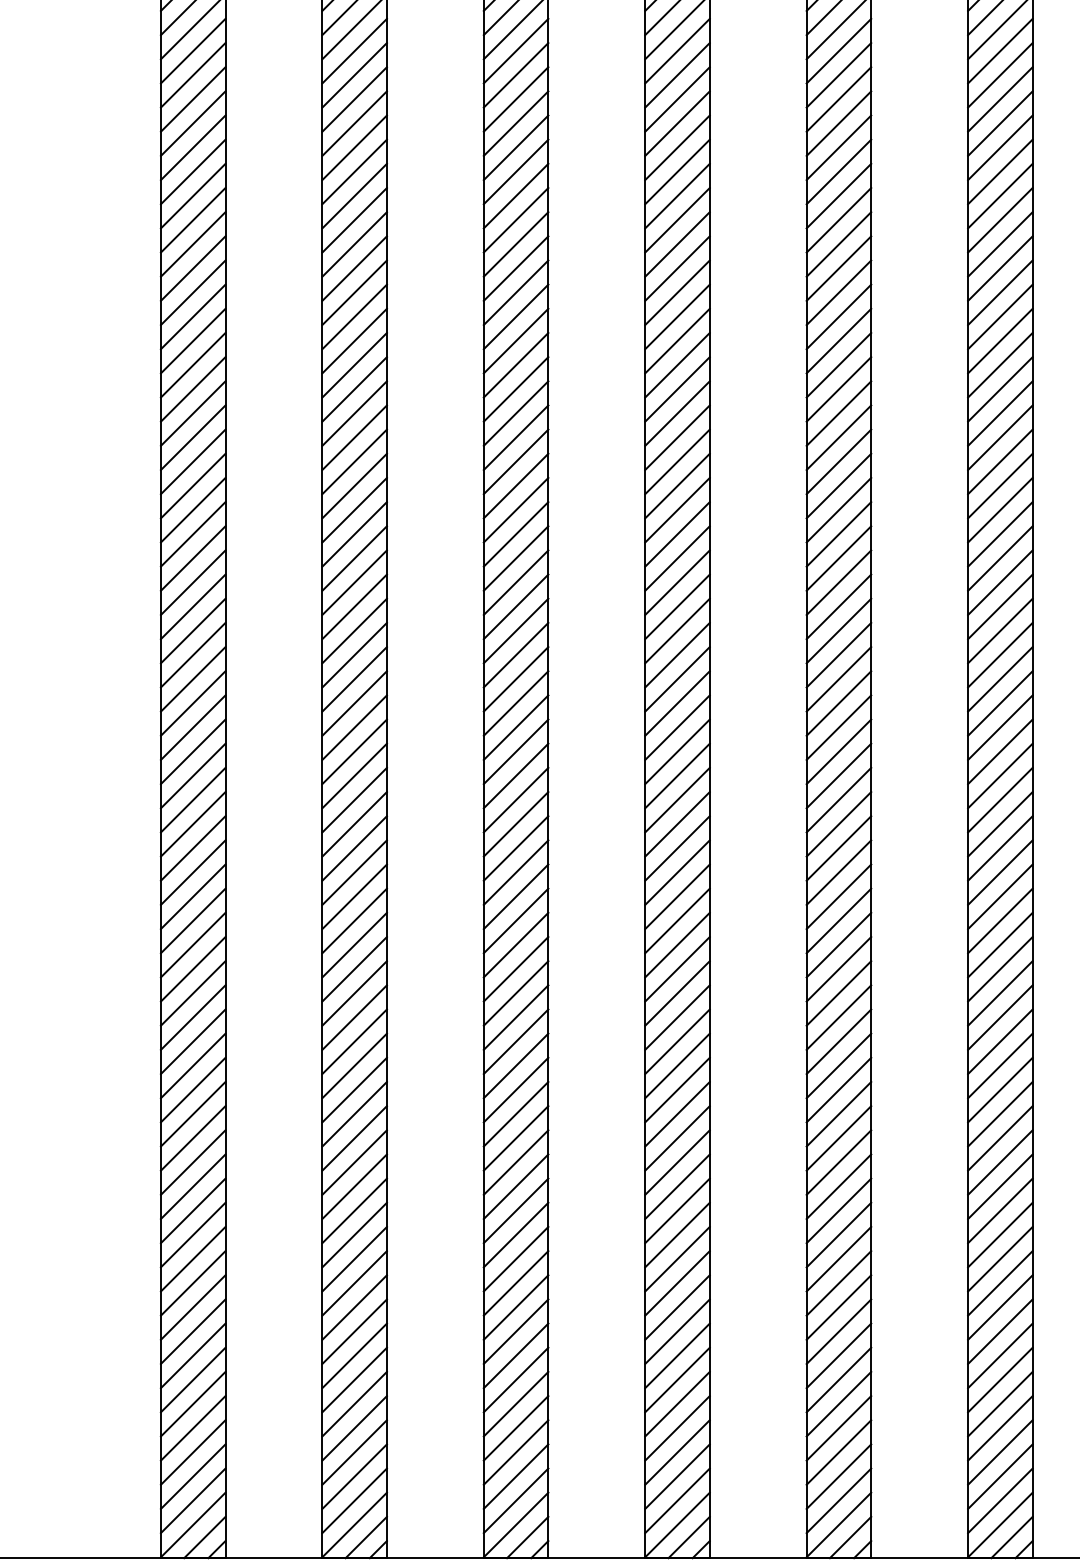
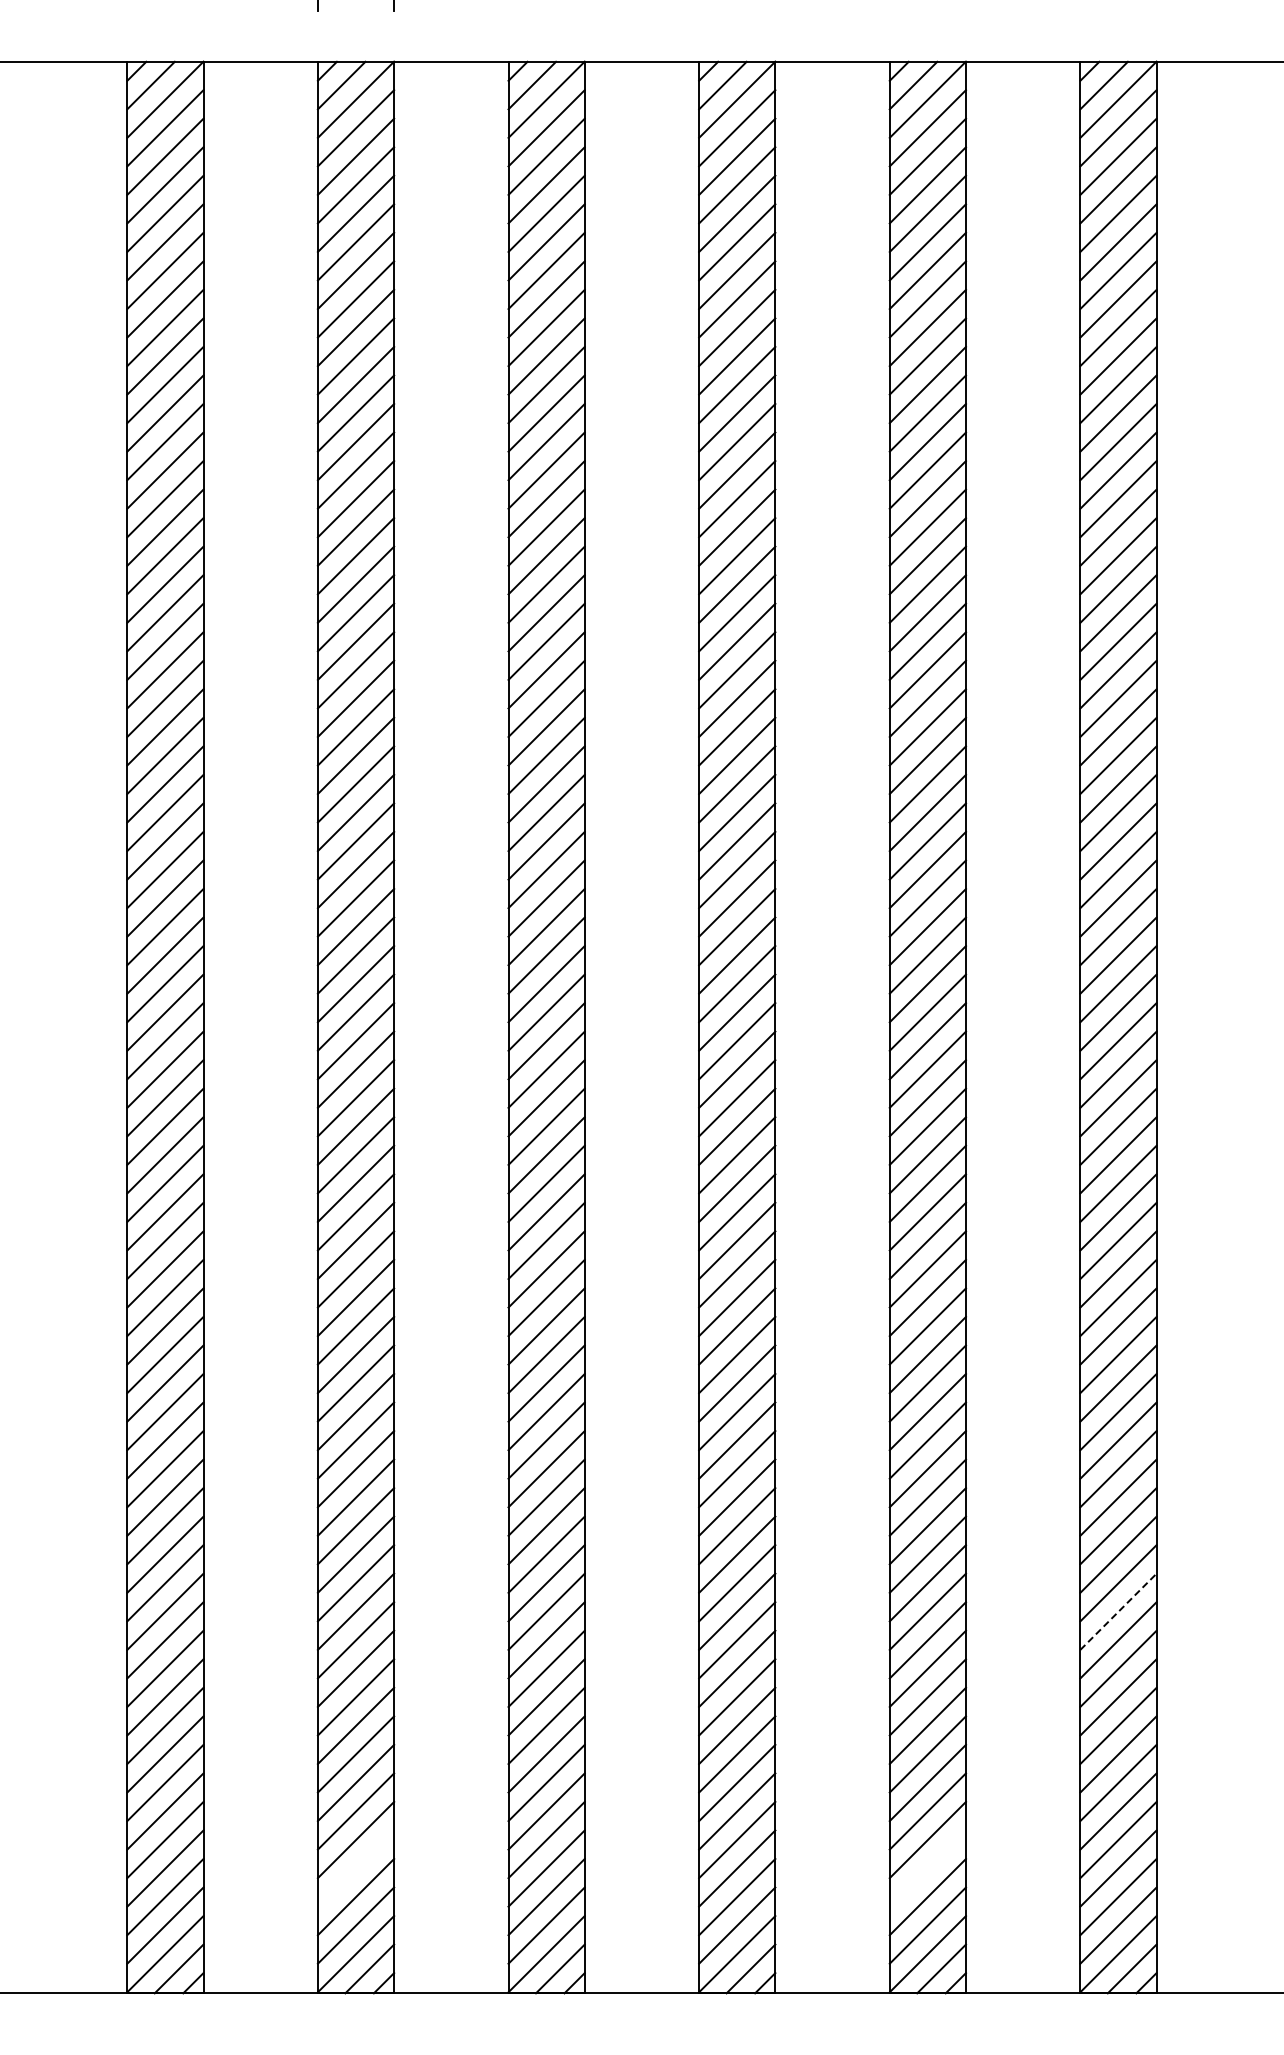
line: (1000, 1234) -> (1118, 1611), solid -> dashed
line: (354, 1452) -> (355, 1868), removed
line: (838, 1452) -> (927, 1868), removed

